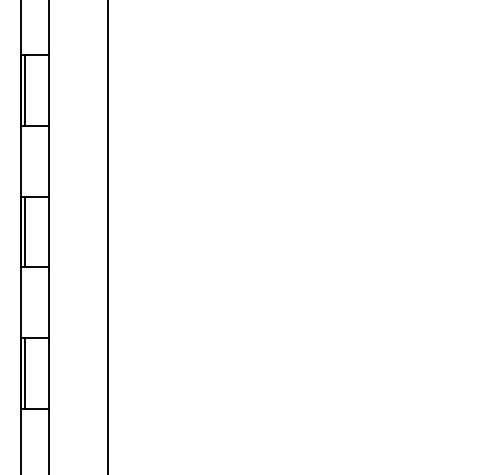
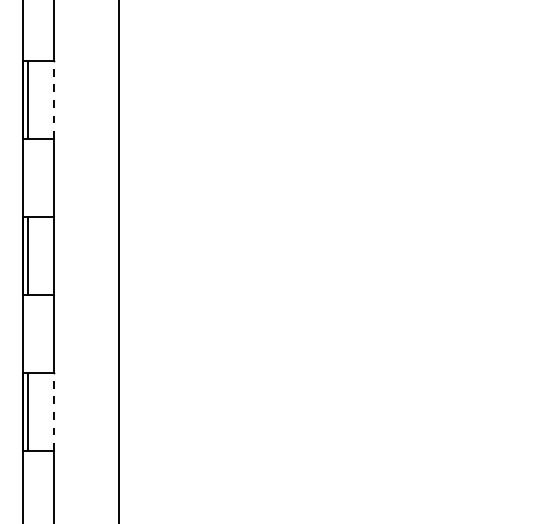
line: (48, 91) -> (53, 100), solid -> dashed
line: (48, 372) -> (53, 411), solid -> dashed

